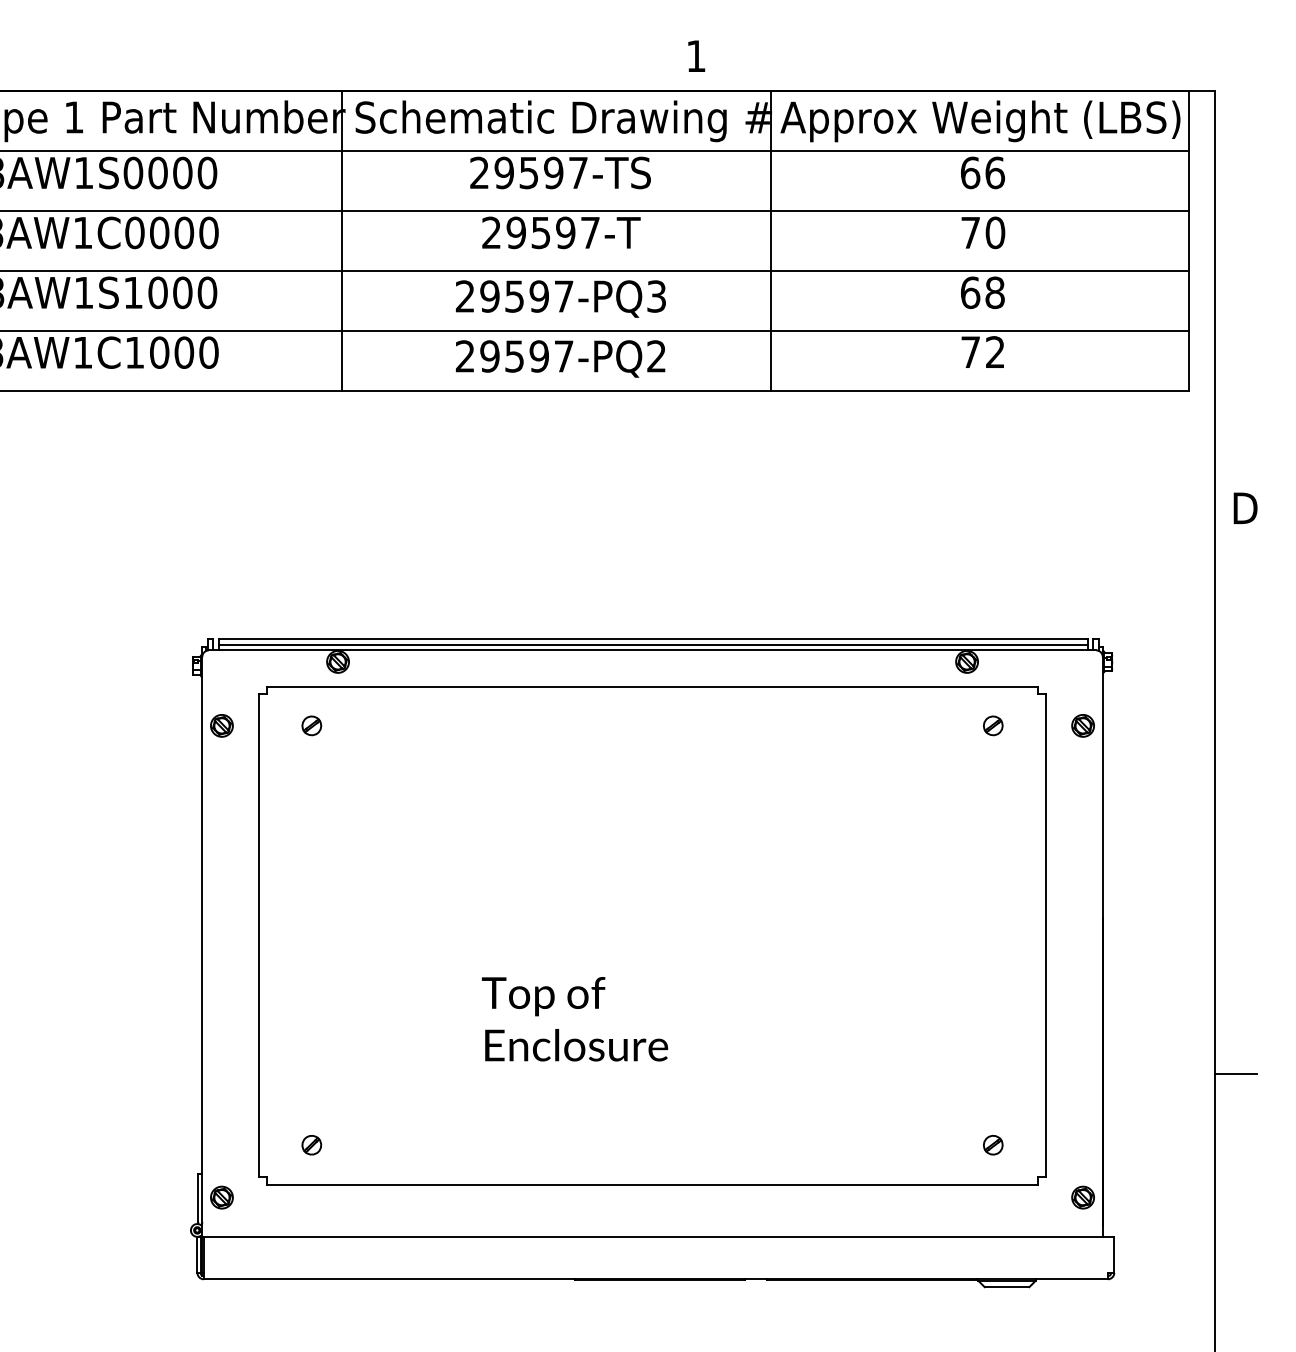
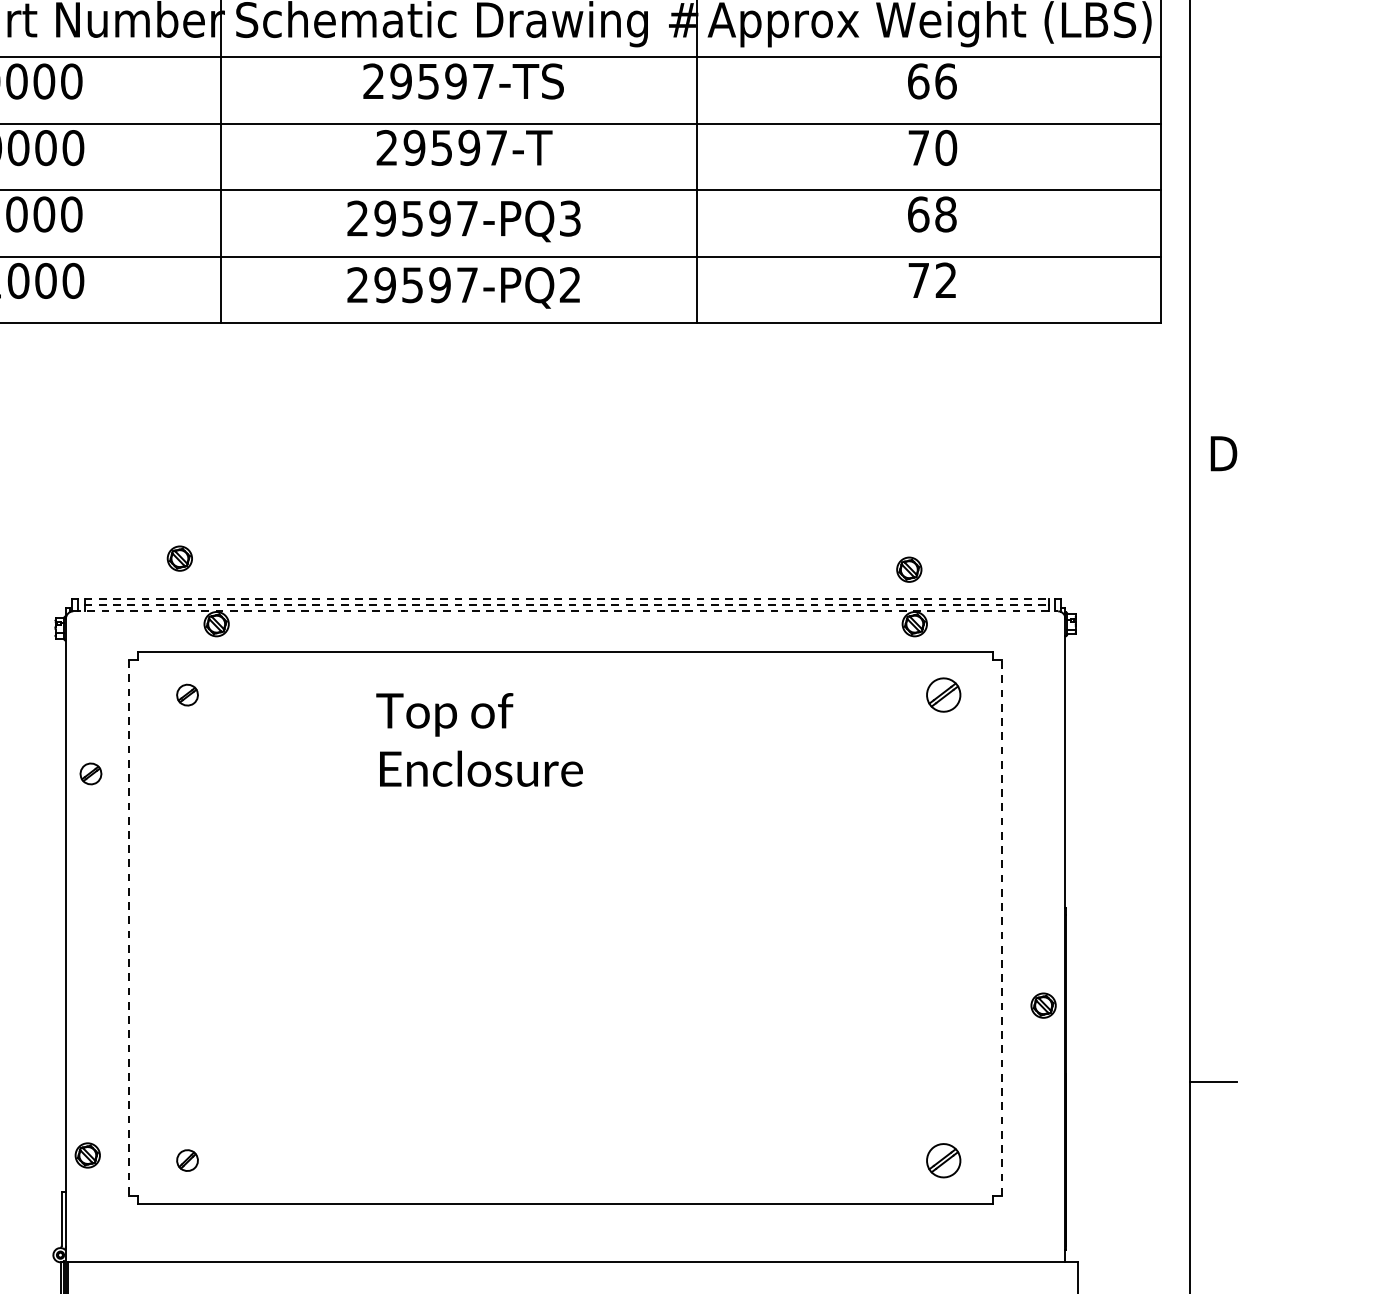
line: (653, 638) -> (566, 598), solid -> dashed
line: (653, 644) -> (566, 604), solid -> dashed
line: (652, 650) -> (565, 611), solid -> dashed
part: (221, 725) -> (179, 558), moved
part: (993, 725) -> (944, 694), size x1.6
part: (1082, 725) -> (908, 569), moved
part: (224, 796) -> (90, 773), added
line: (1045, 935) -> (1001, 927), solid -> dashed
line: (259, 936) -> (129, 928), solid -> dashed
text: (574, 1019) -> (479, 740), moved
part: (993, 1144) -> (944, 1159), size x1.6
part: (221, 1197) -> (87, 1155), moved
part: (1082, 1197) -> (1042, 1005), moved

